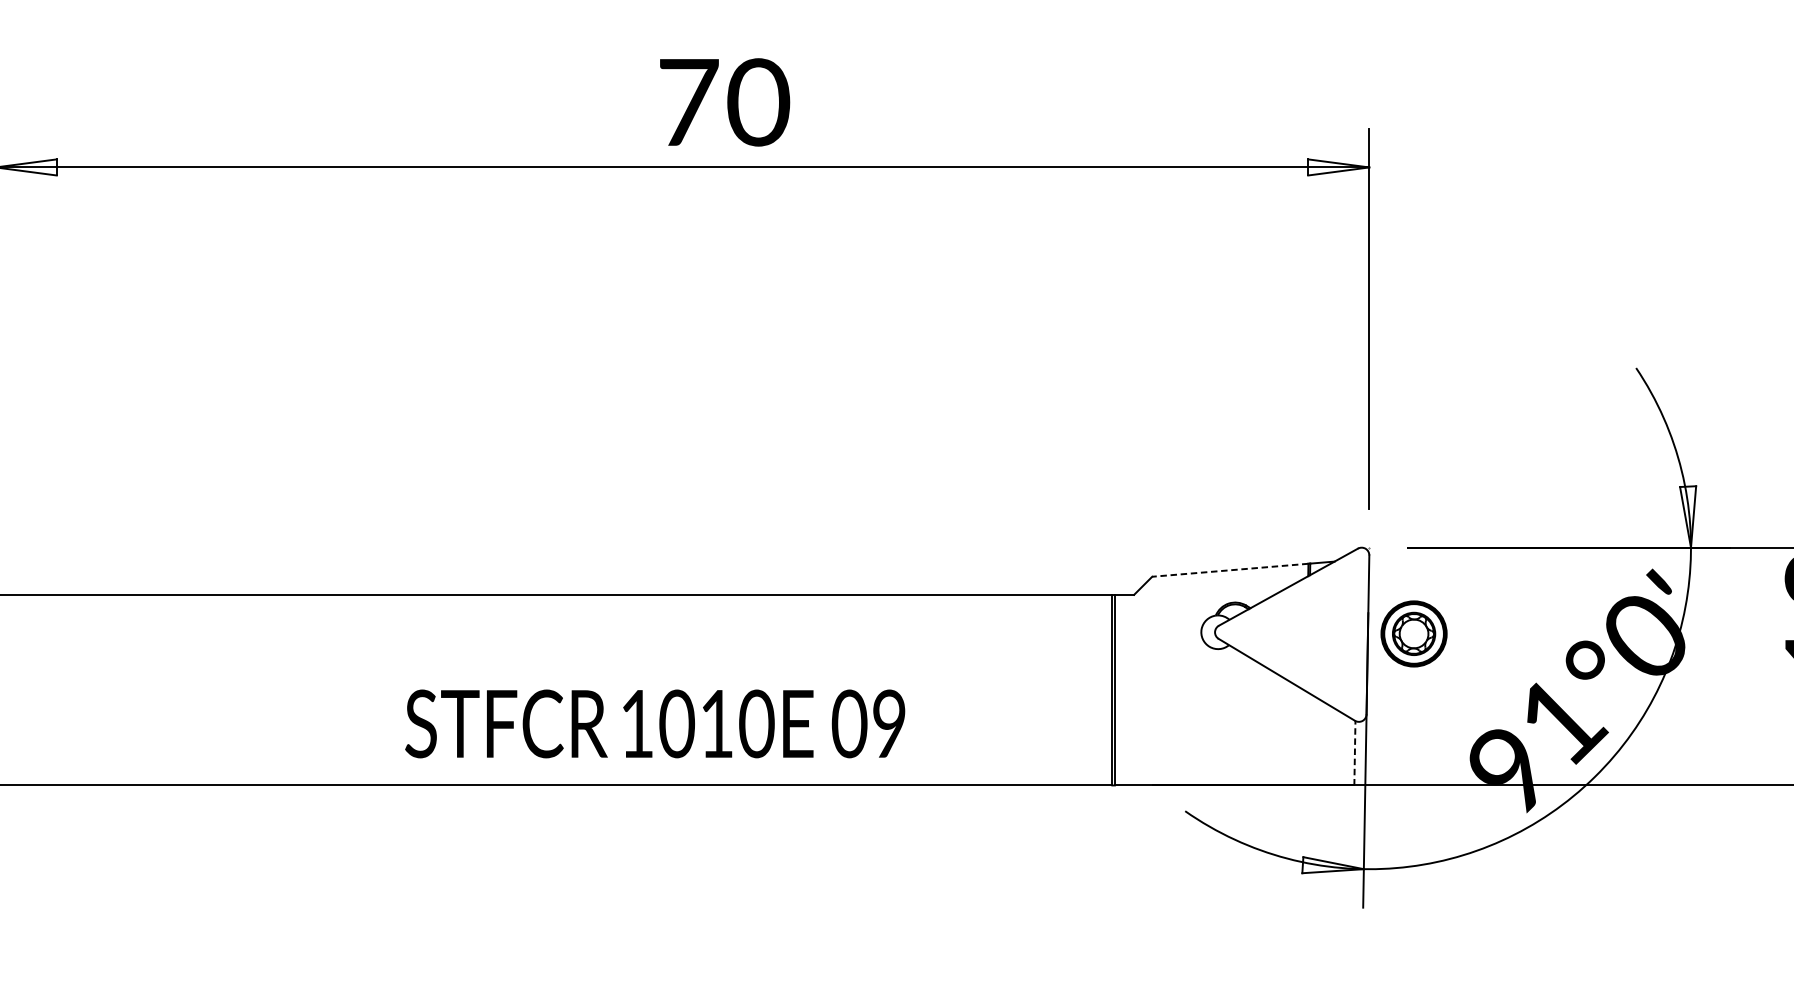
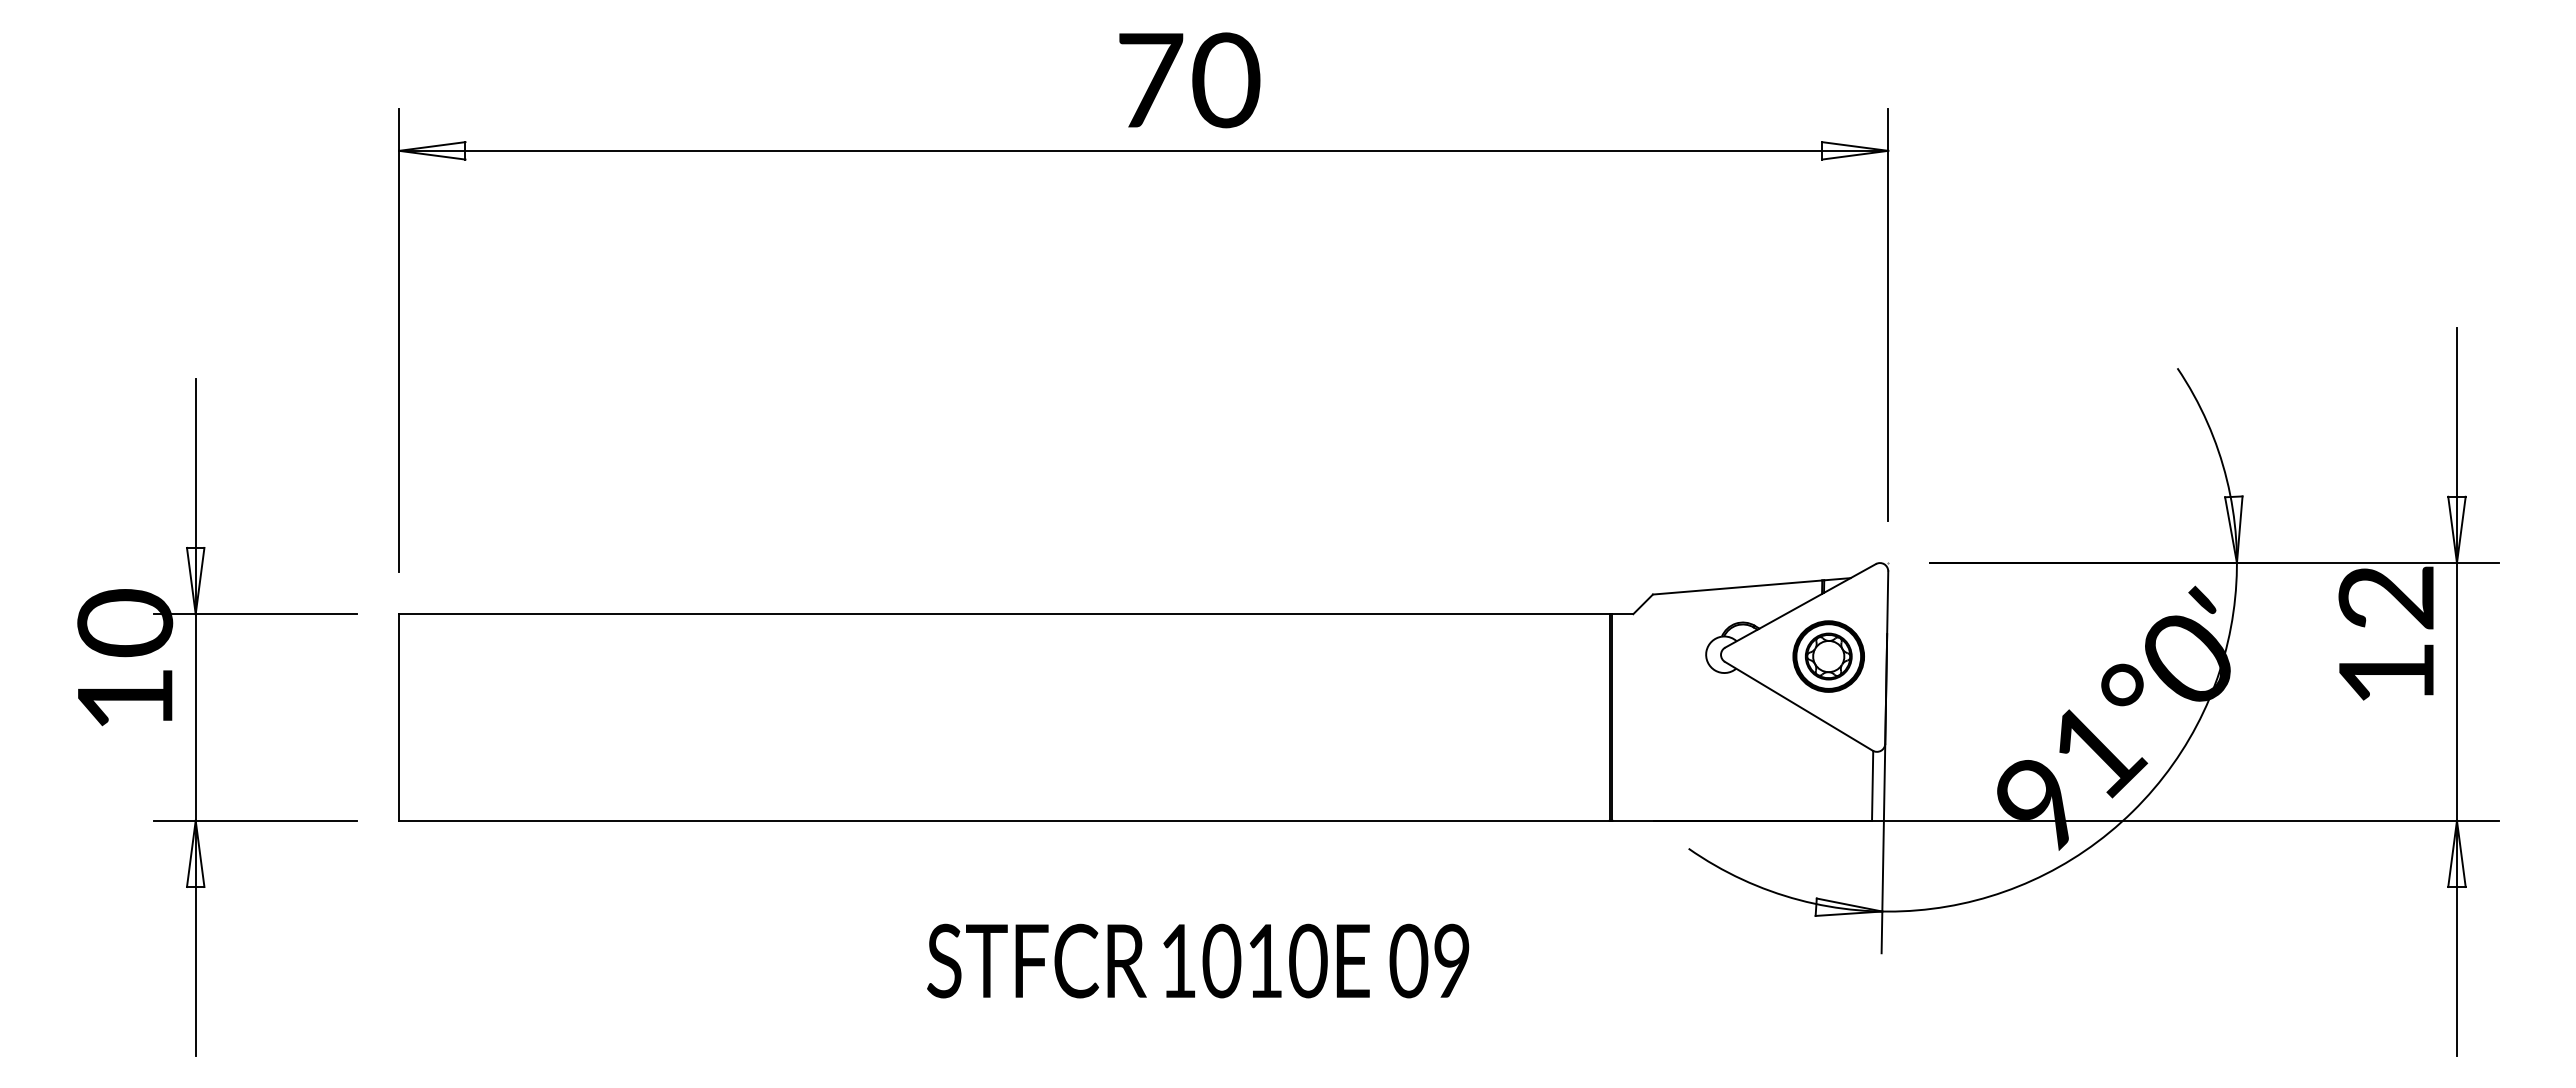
line: (1230, 570) -> (1737, 587), dashed -> solid
part: (1413, 633) -> (1828, 656), moved
text: (655, 723) -> (1198, 960), moved
line: (1354, 752) -> (1872, 785), dashed -> solid

